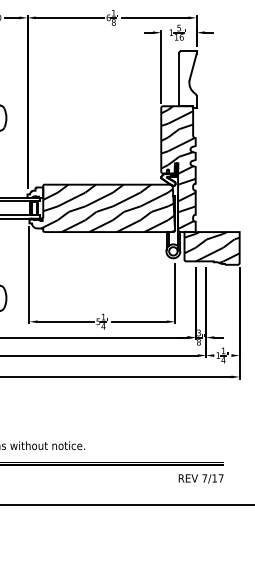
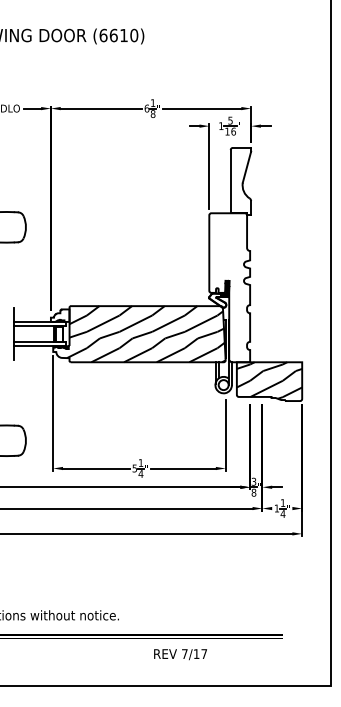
hatch: (178, 167) -> (229, 285), removed
text: (201, 478) -> (180, 654), moved

